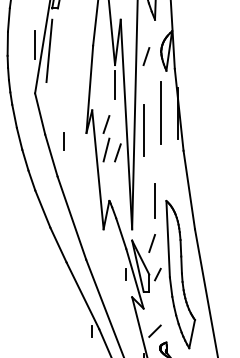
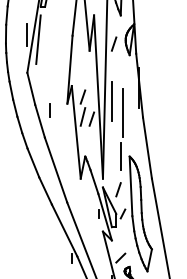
line: (115, 84) -> (89, 65), removed
line: (160, 112) -> (122, 112), moved

